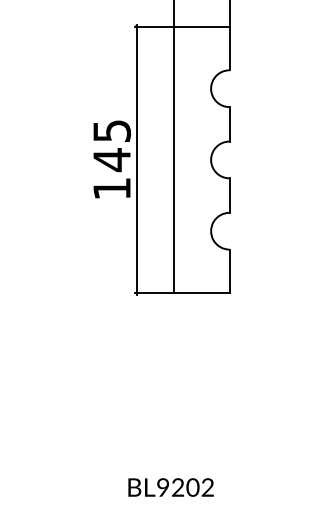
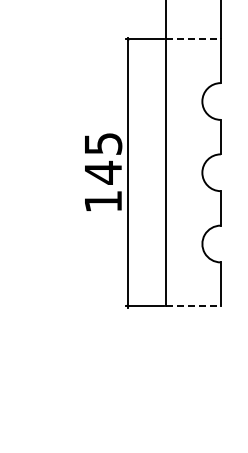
line: (201, 26) -> (192, 39), solid -> dashed
line: (201, 293) -> (192, 306), solid -> dashed

